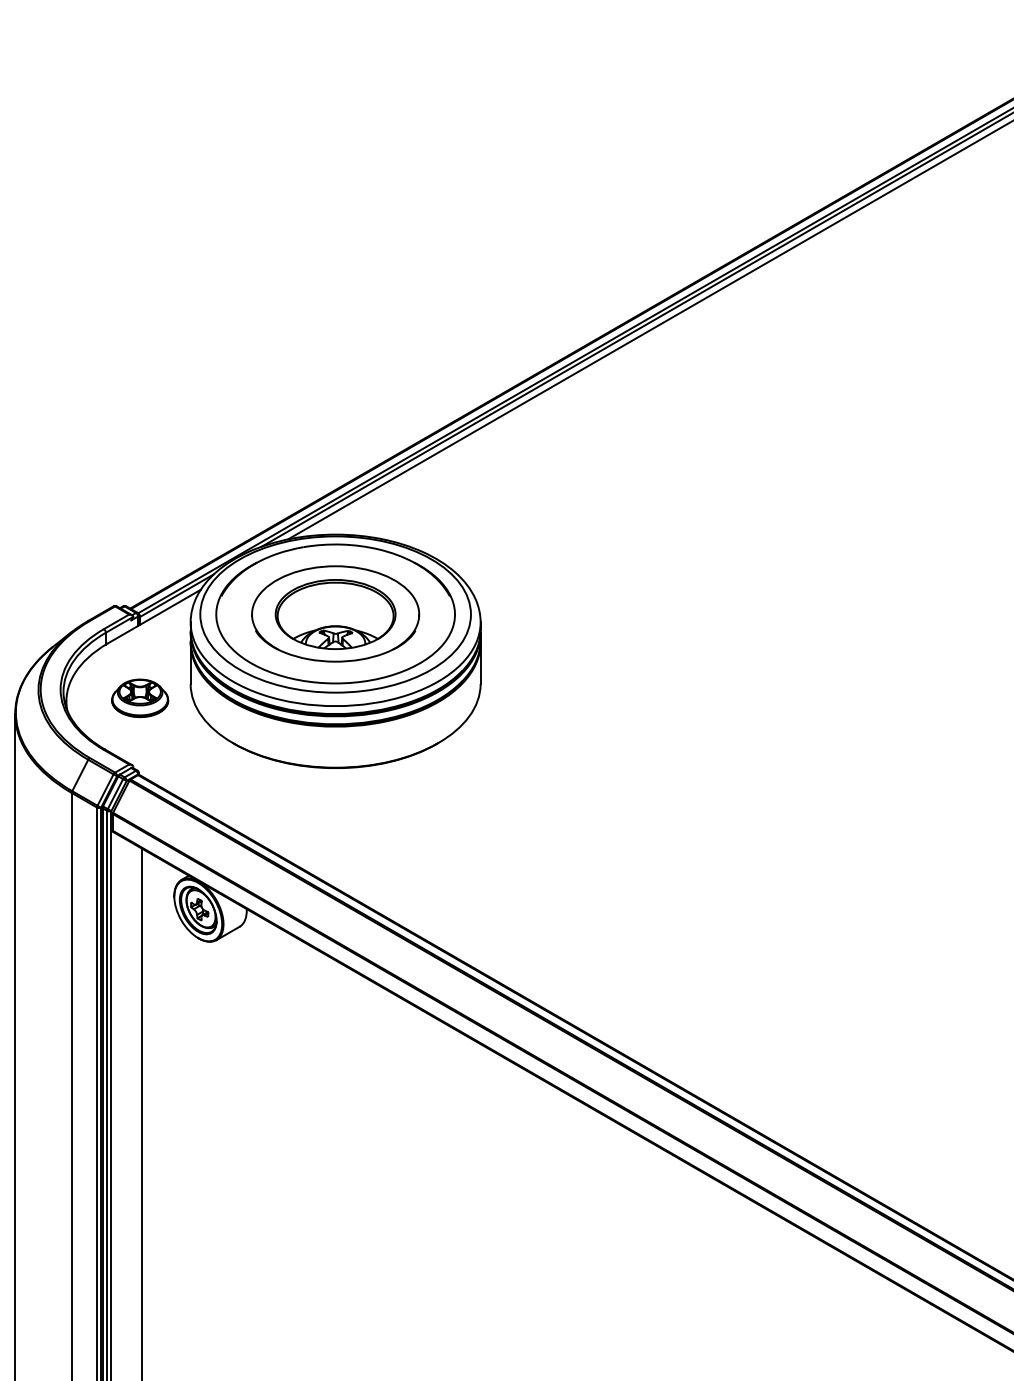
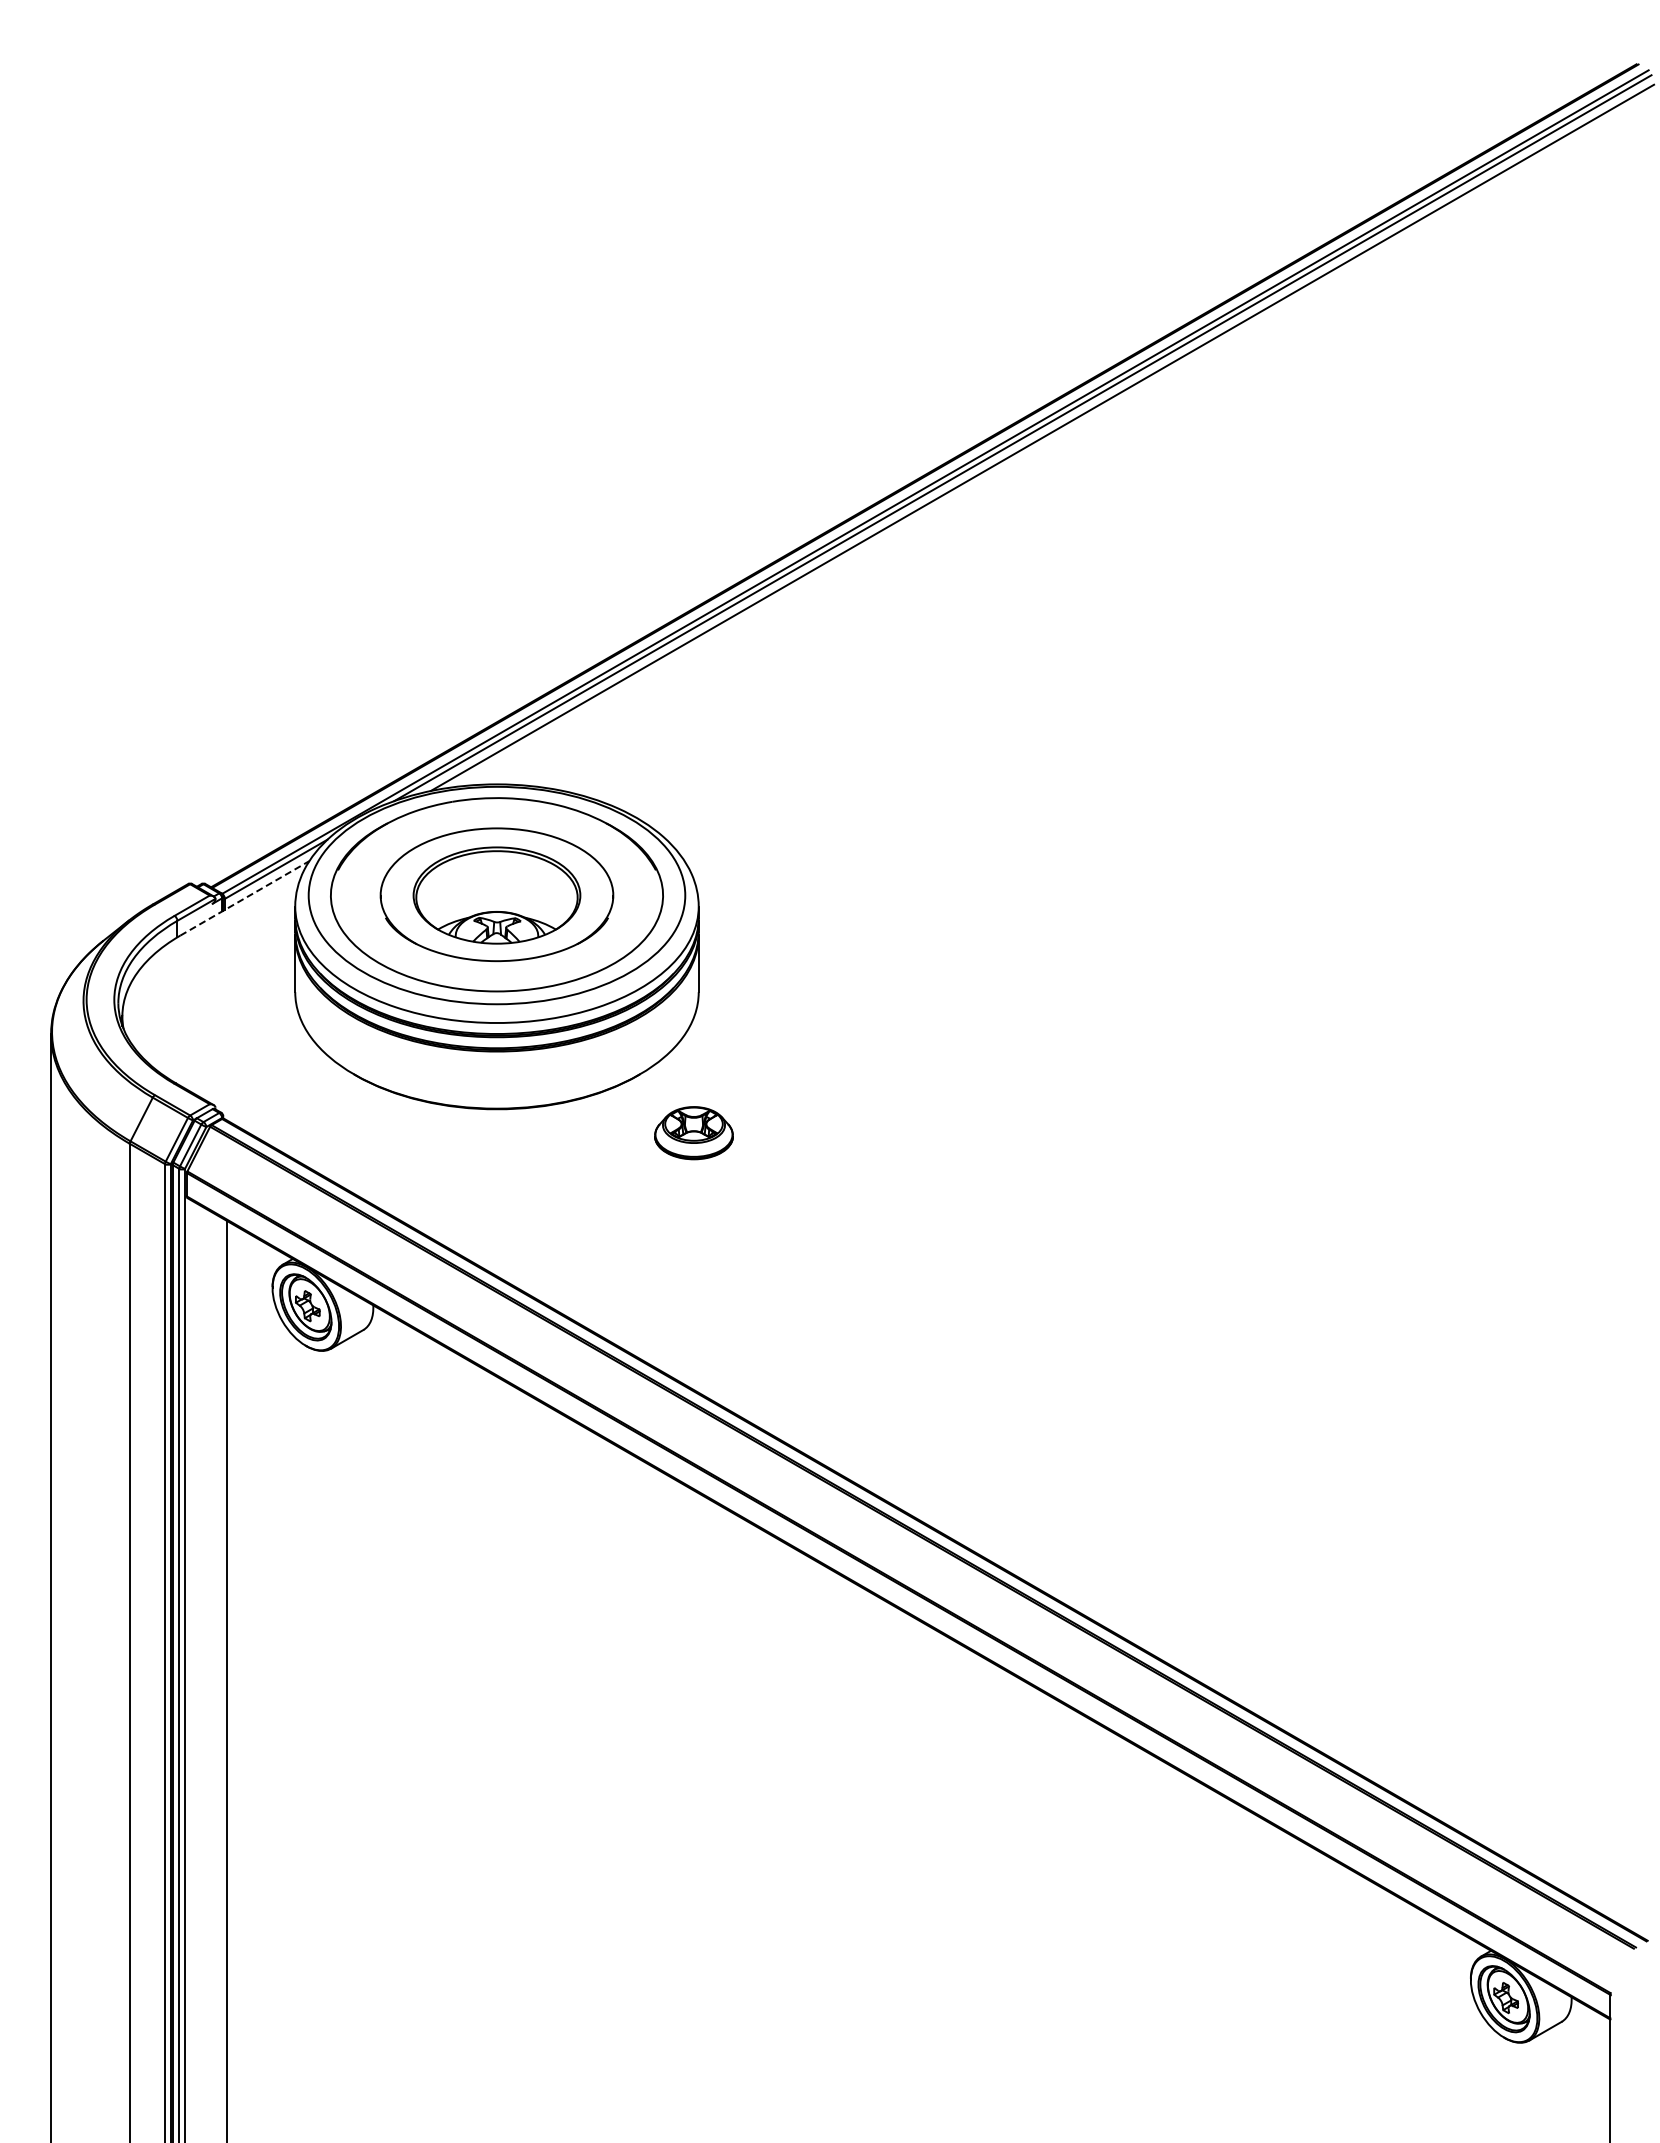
line: (154, 616) -> (244, 898), solid -> dashed
part: (139, 698) -> (693, 1133), moved

